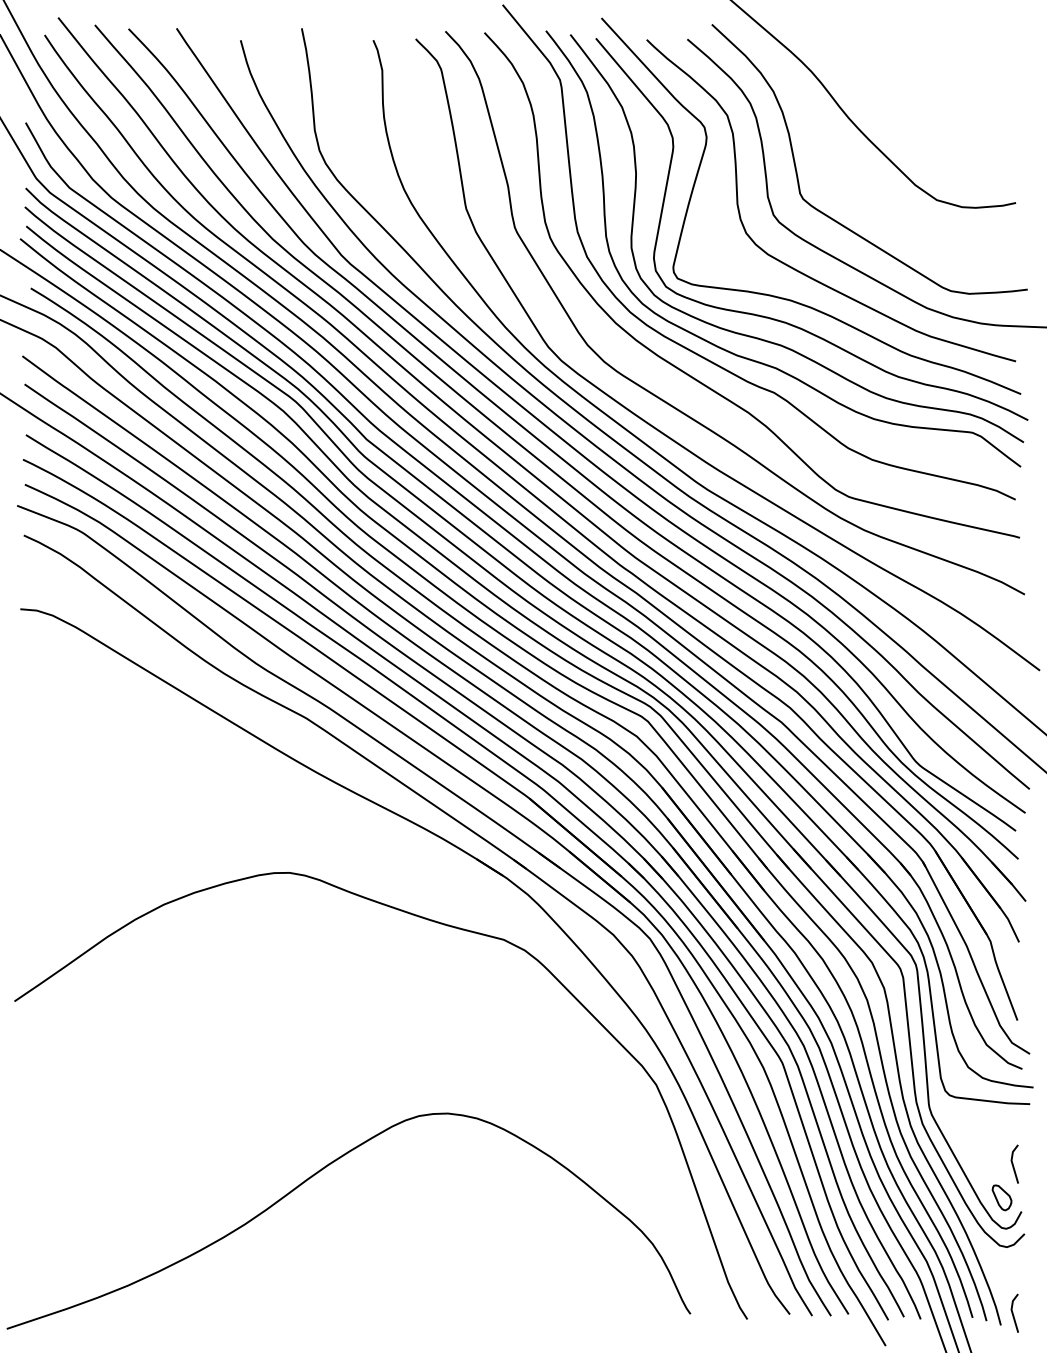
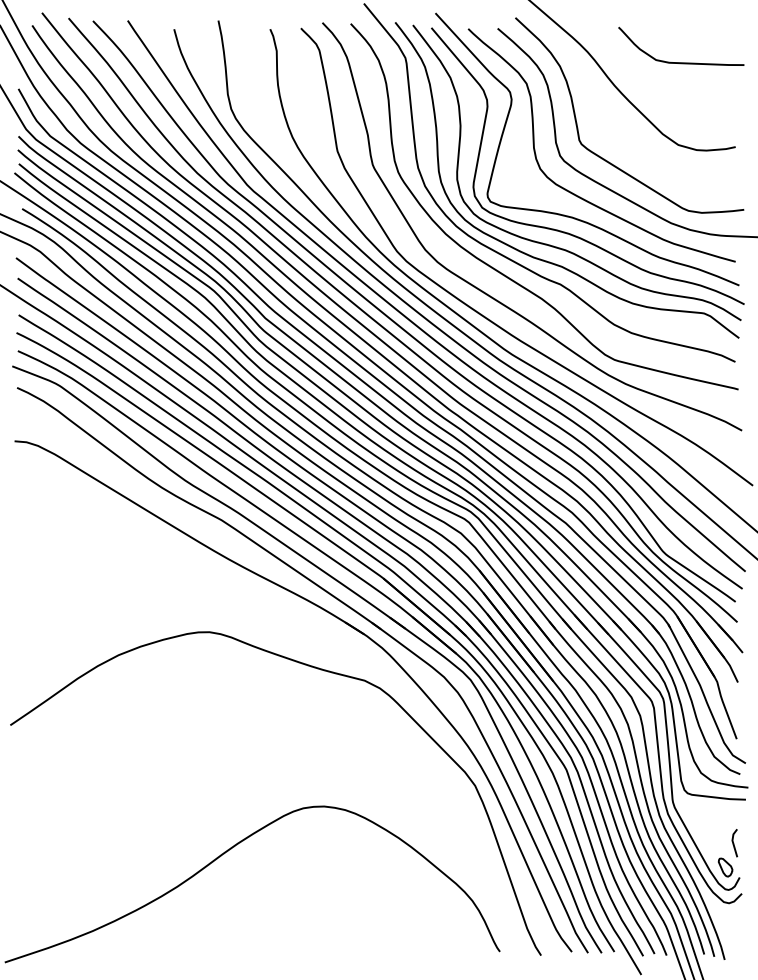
curve: (941, 86) -> (681, 62), added
line: (1014, 1313) -> (734, 951), removed

